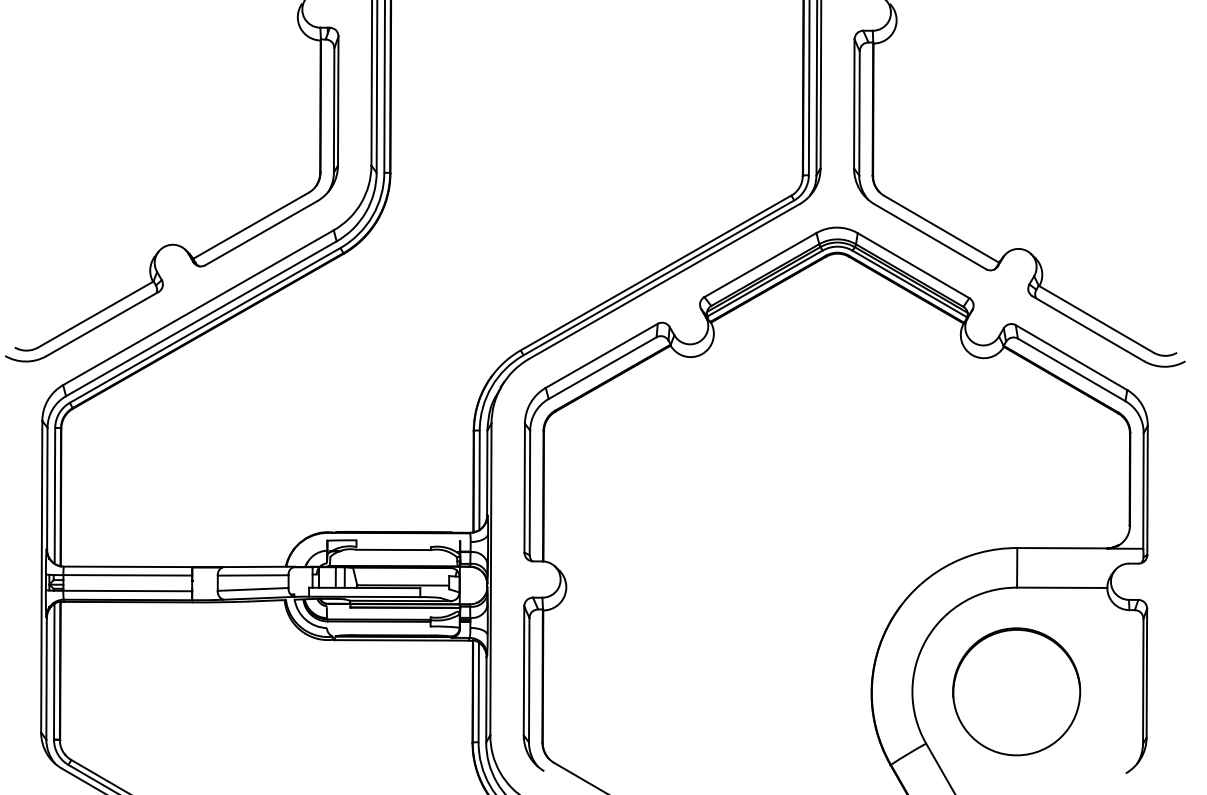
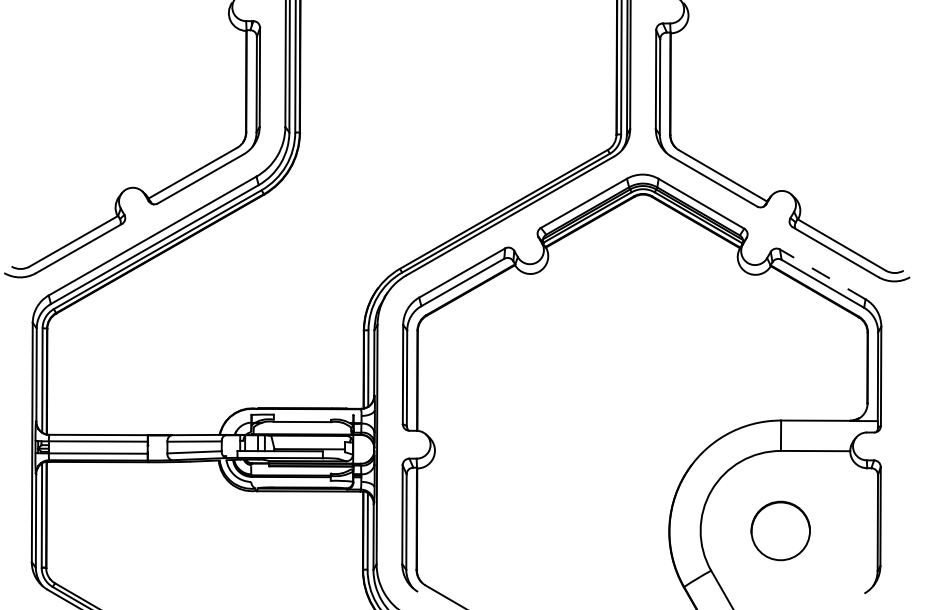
line: (1071, 357) -> (822, 274), solid -> dashed
circle: (1016, 691) -> (780, 530), size x0.6

